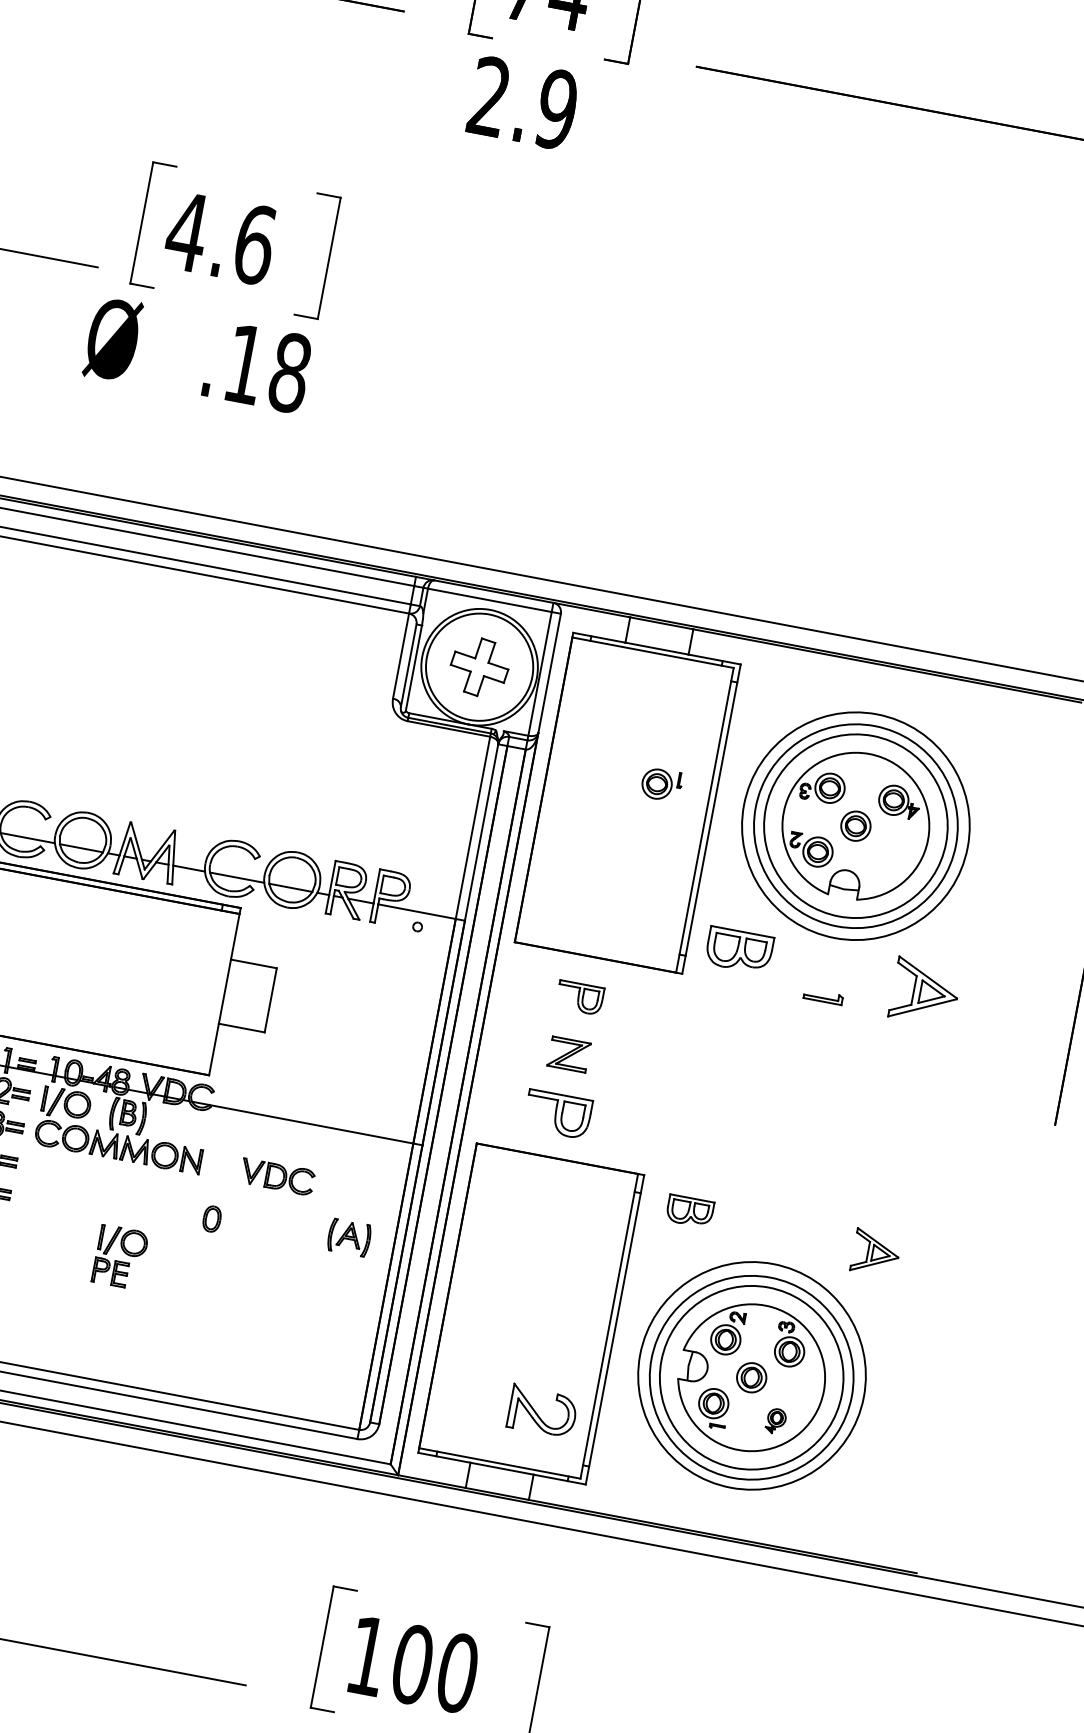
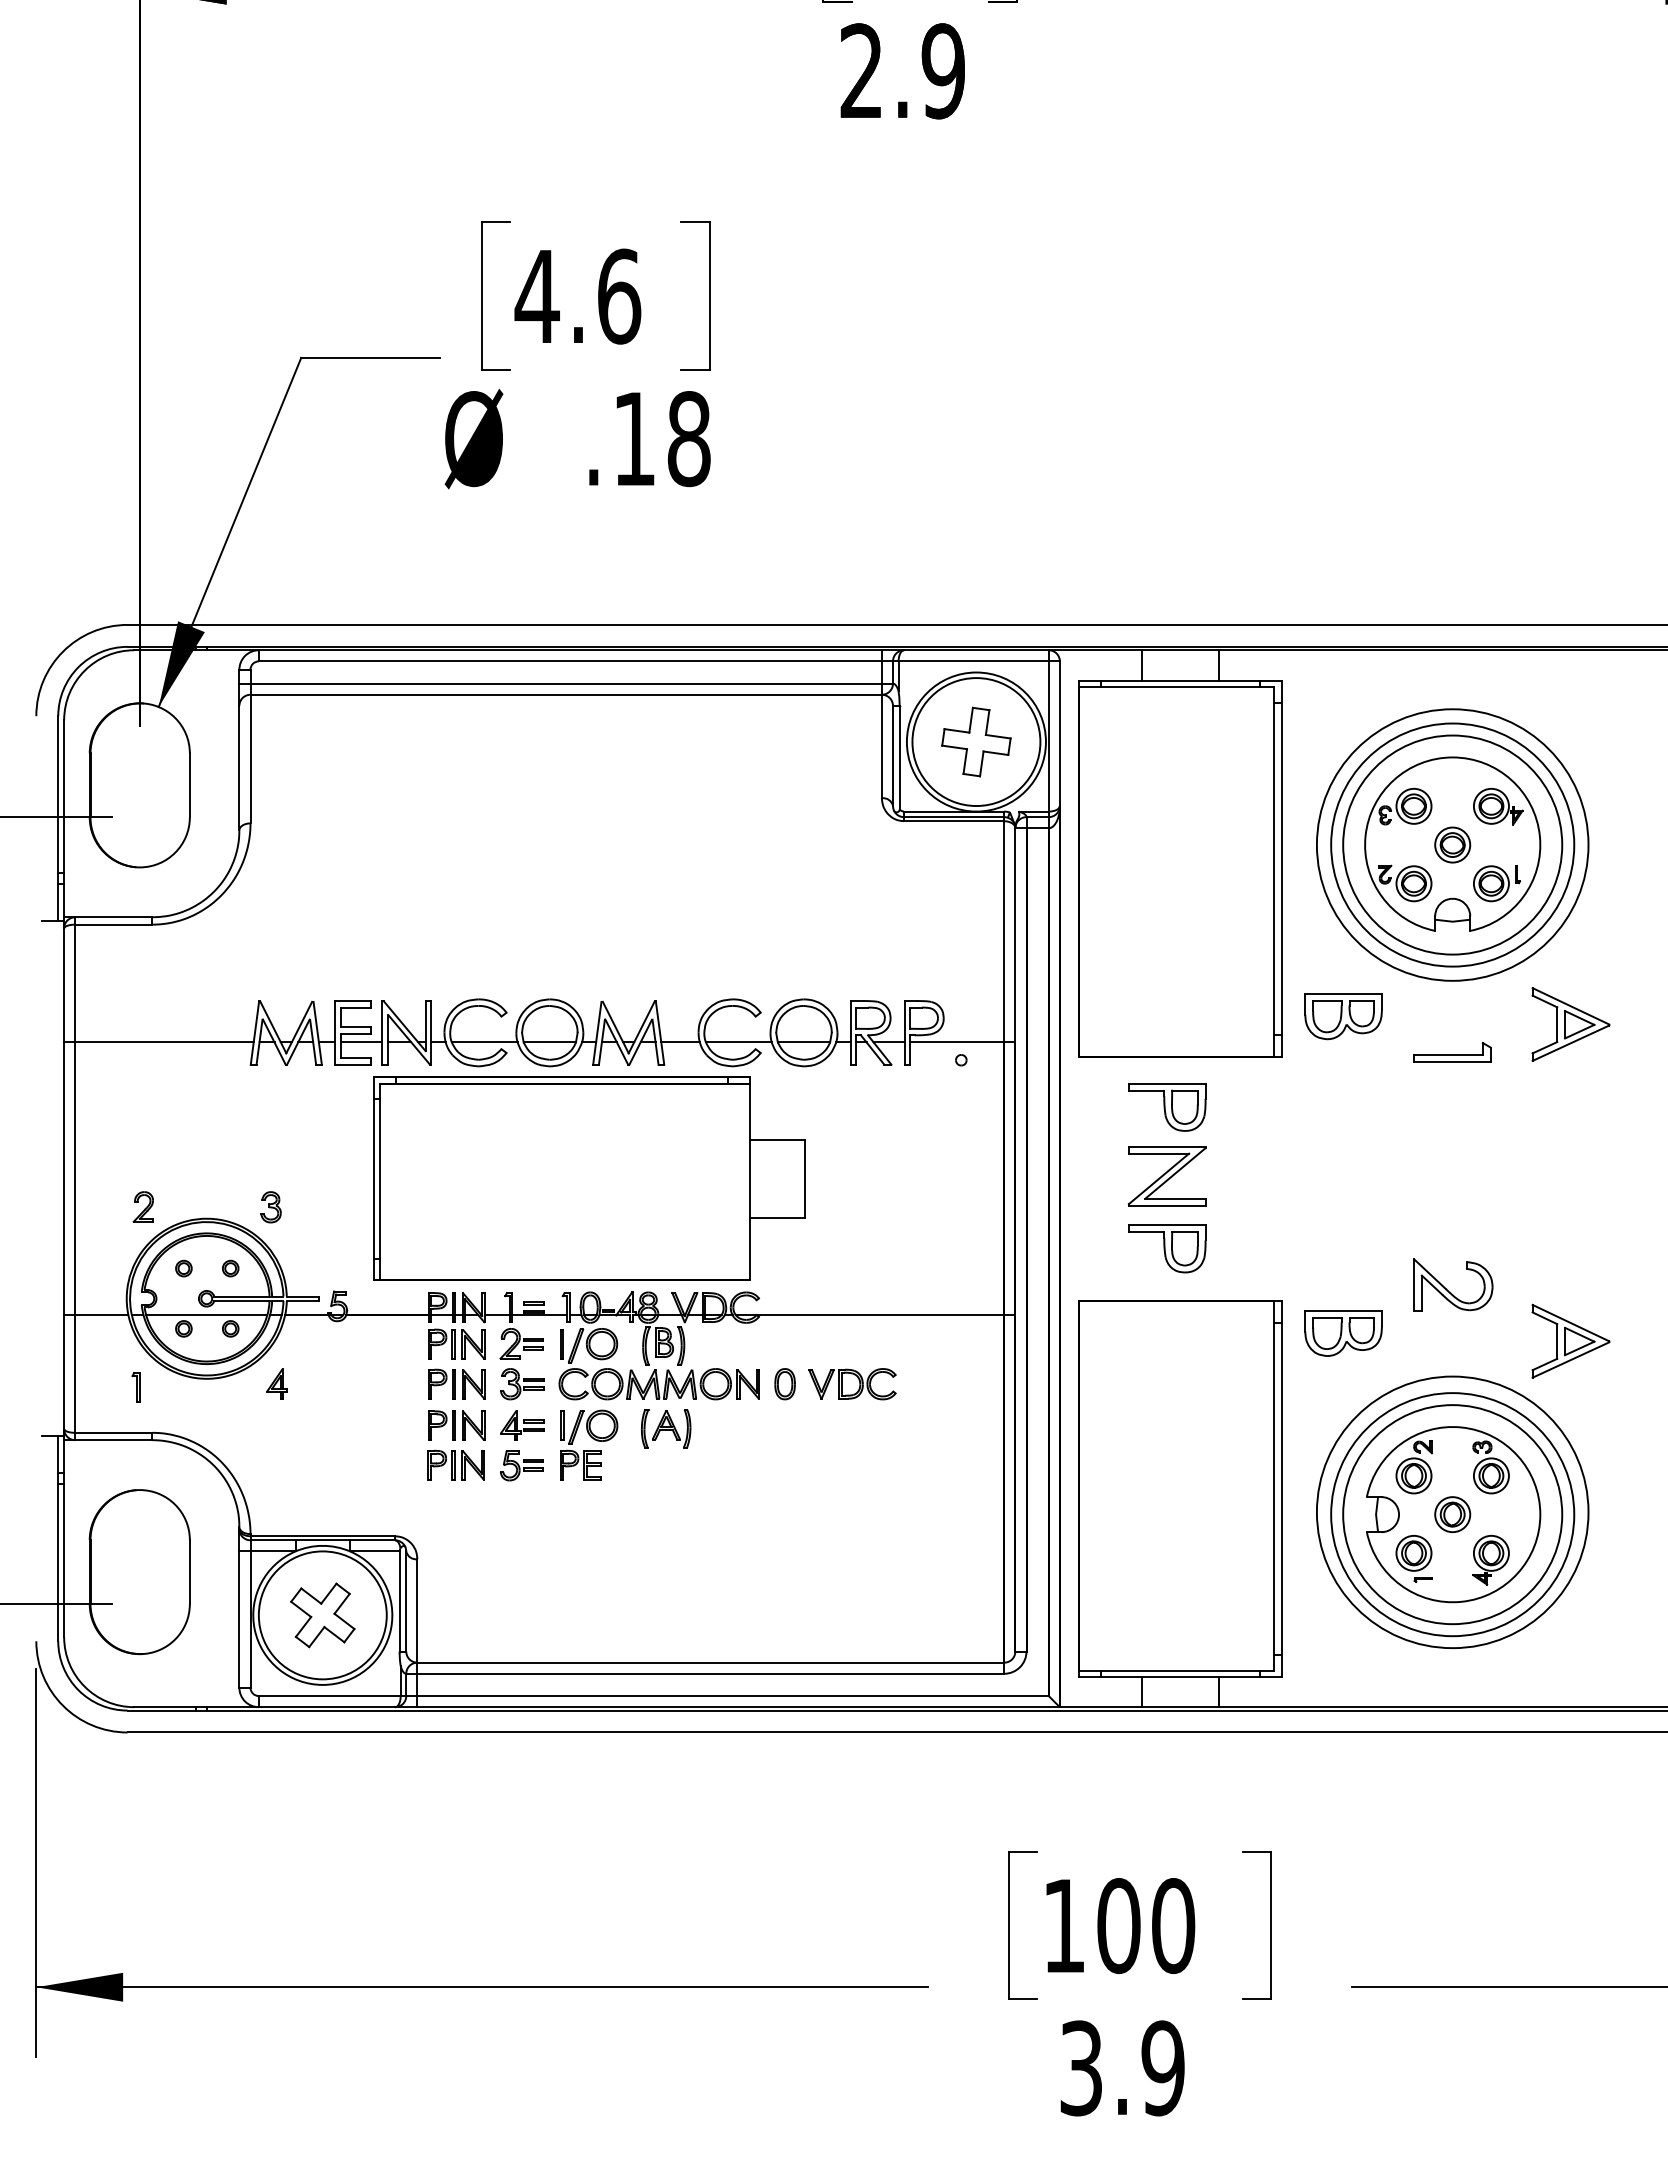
part: (662, 784) -> (1497, 883), moved
part: (823, 997) -> (1452, 1052), size x1.67
part: (580, 998) -> (1167, 1107), size x1.43
part: (568, 1054) -> (1166, 1176), size x1.67
part: (689, 1211) -> (1343, 1333), size x1.43
part: (211, 1219) -> (784, 1384), moved
part: (349, 1237) -> (666, 1428), moved
part: (875, 1252) -> (1570, 1340), size x1.43
part: (120, 1256) -> (589, 1444), moved
part: (537, 1413) -> (1447, 1289), moved
part: (775, 1421) -> (1490, 1560), size x1.67

